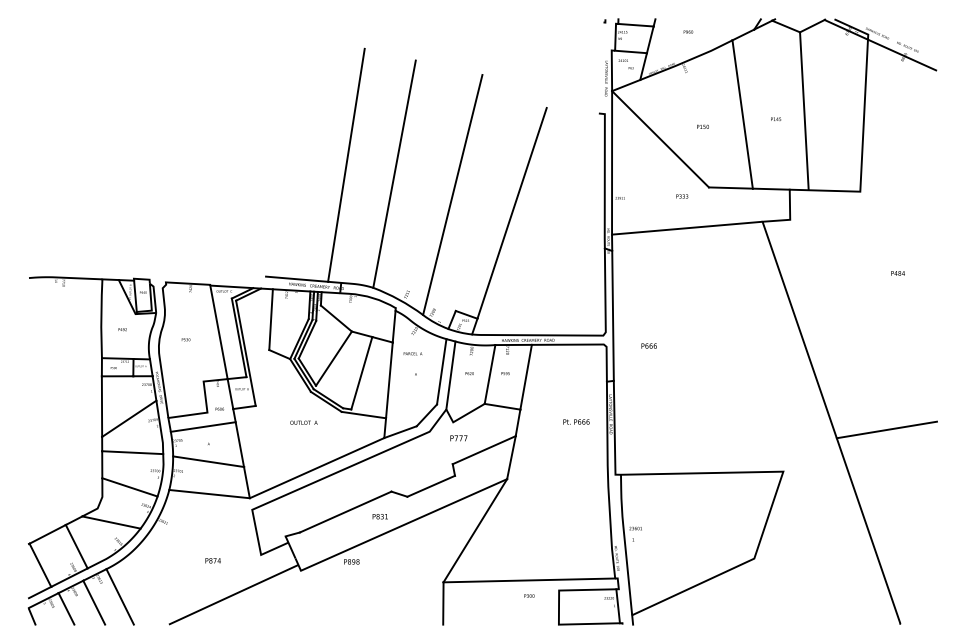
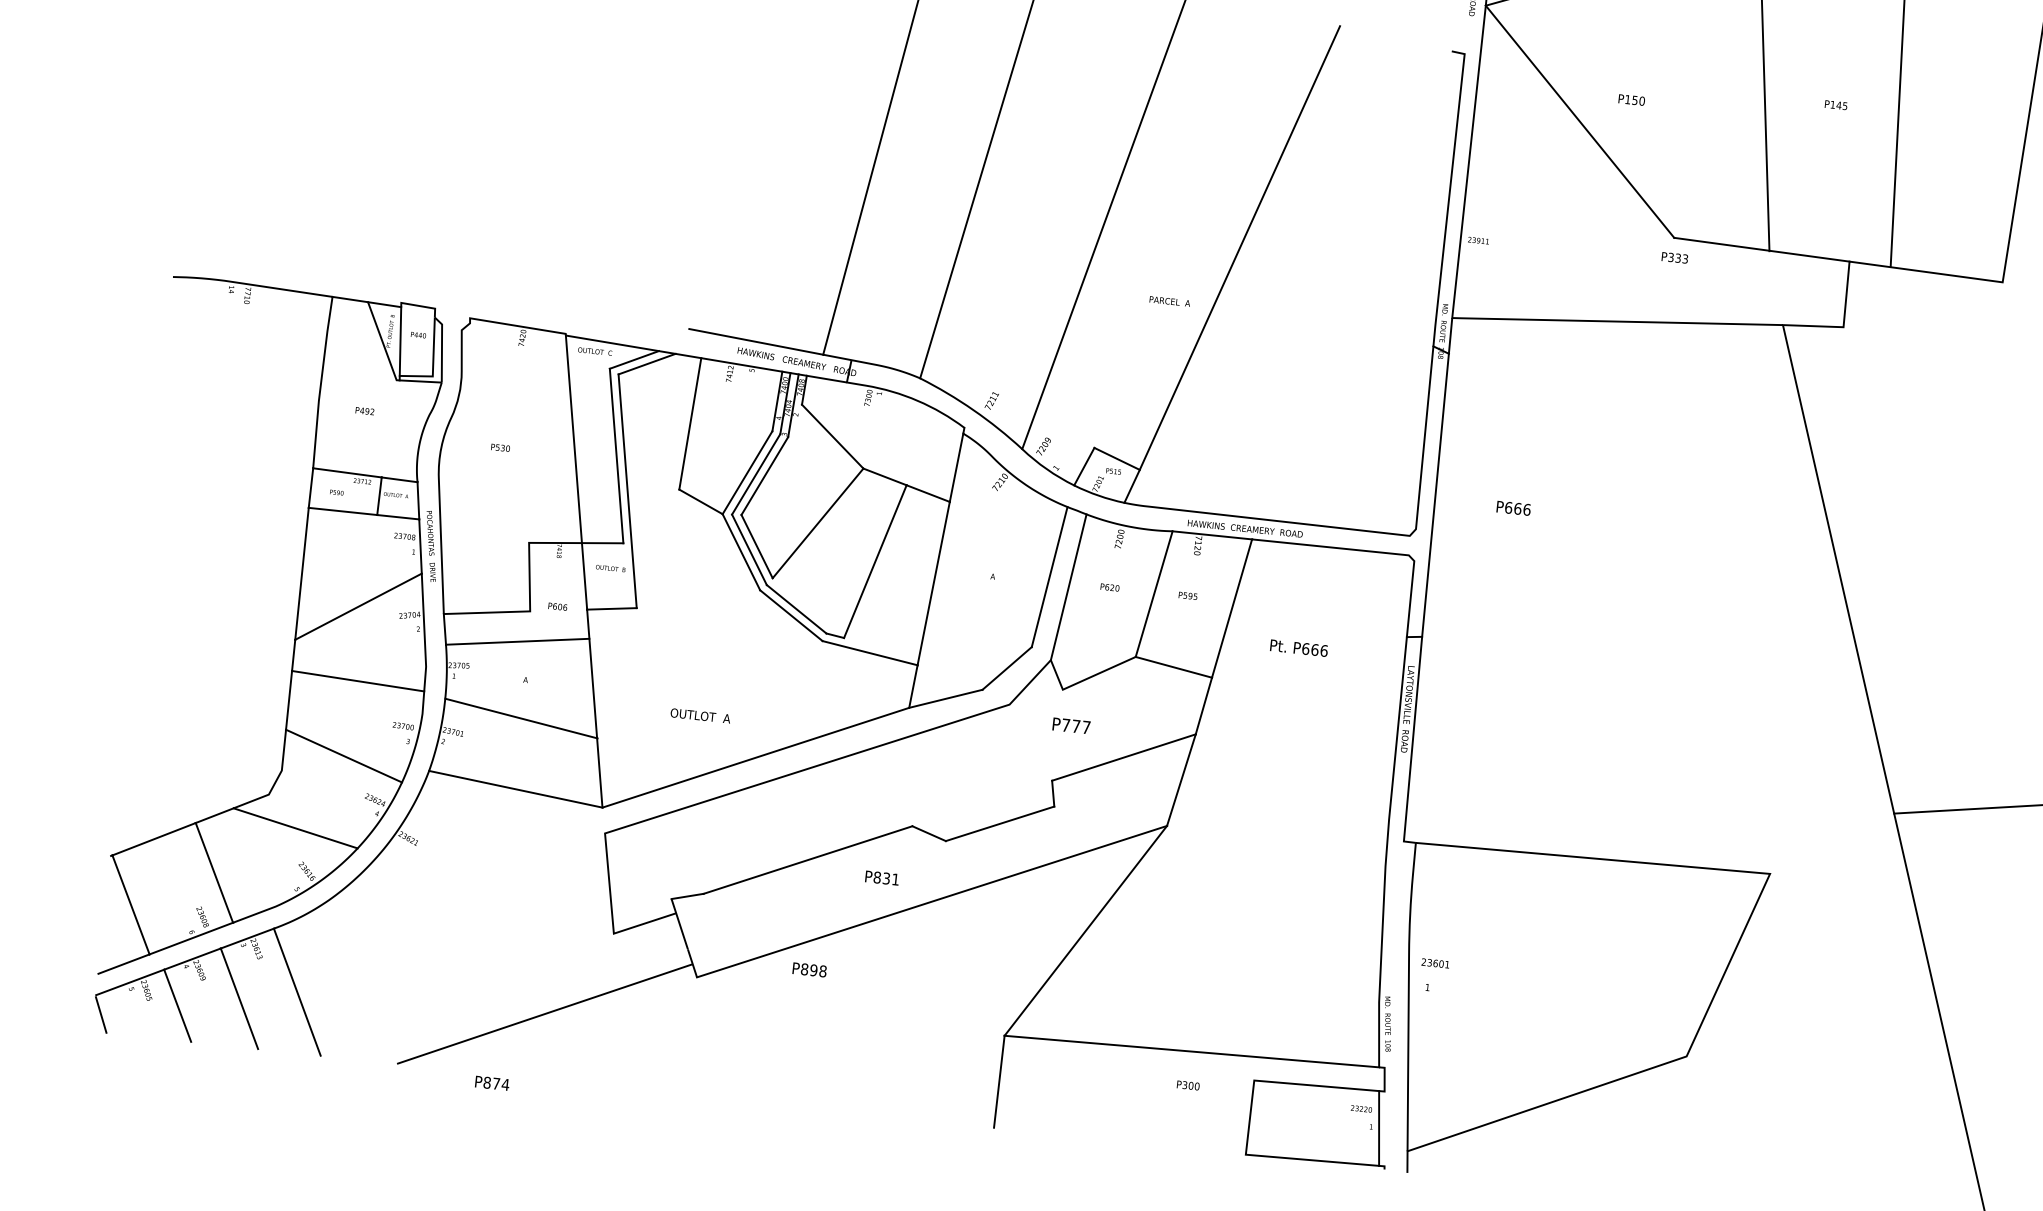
text: (702, 126) -> (1630, 99), moved
text: (682, 196) -> (1675, 257), moved
text: (648, 345) -> (1512, 506), moved
text: (412, 353) -> (1168, 300), moved
text: (576, 421) -> (1299, 647), moved
text: (303, 422) -> (699, 715), moved
text: (212, 560) -> (490, 1082), moved

